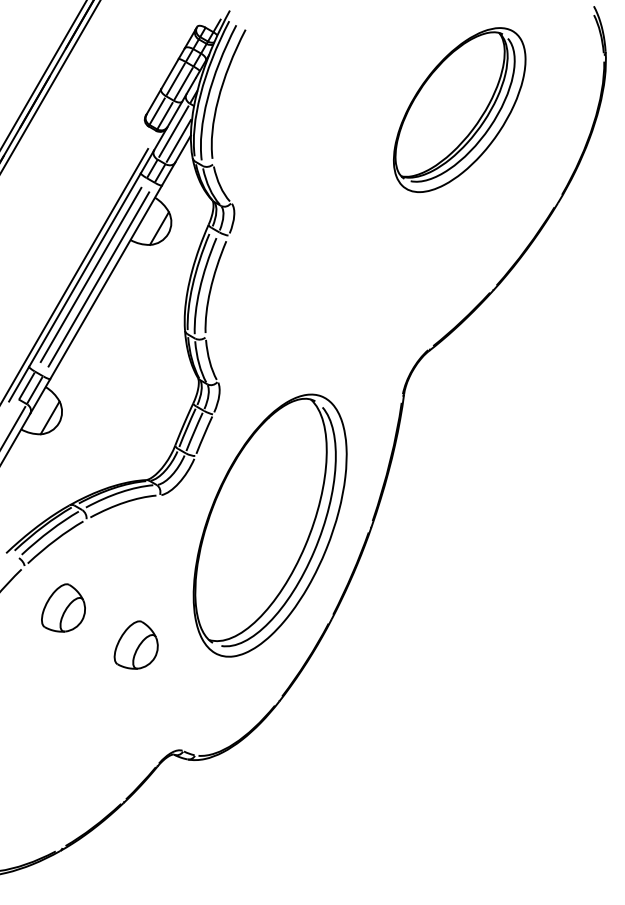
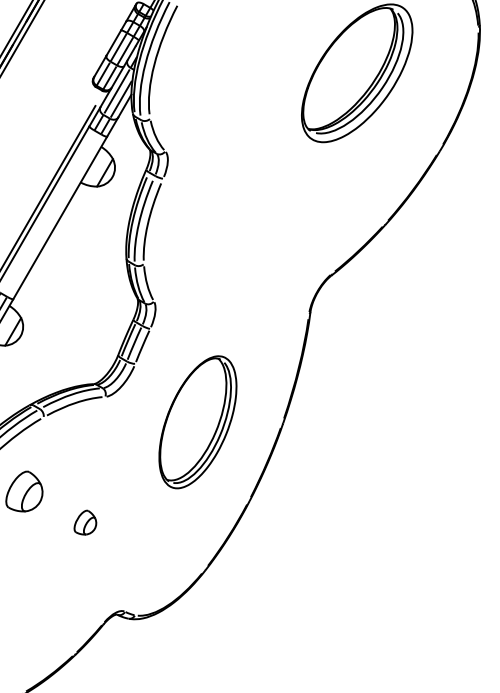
line: (90, 274) -> (47, 211), removed
line: (98, 279) -> (53, 215), removed
part: (269, 525) -> (197, 422), size x0.6
part: (135, 644) -> (84, 522), size x0.6

